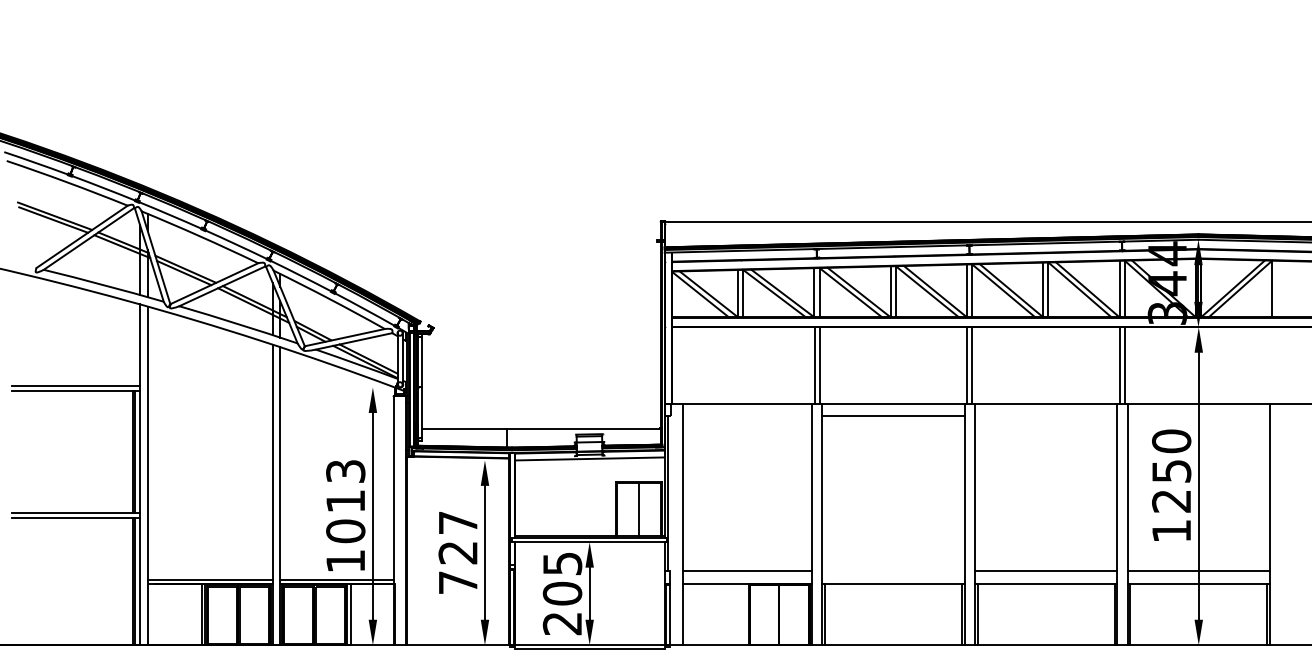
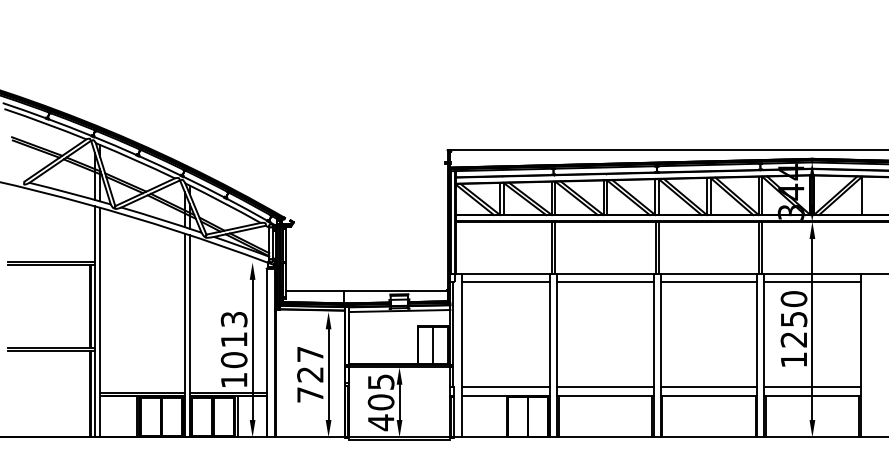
line: (747, 416) -> (506, 282), added
line: (1045, 416) -> (708, 282), added
line: (1198, 416) -> (812, 282), added
line: (893, 571) -> (605, 387), added
text: (561, 623) -> (380, 422), 205 -> 405

